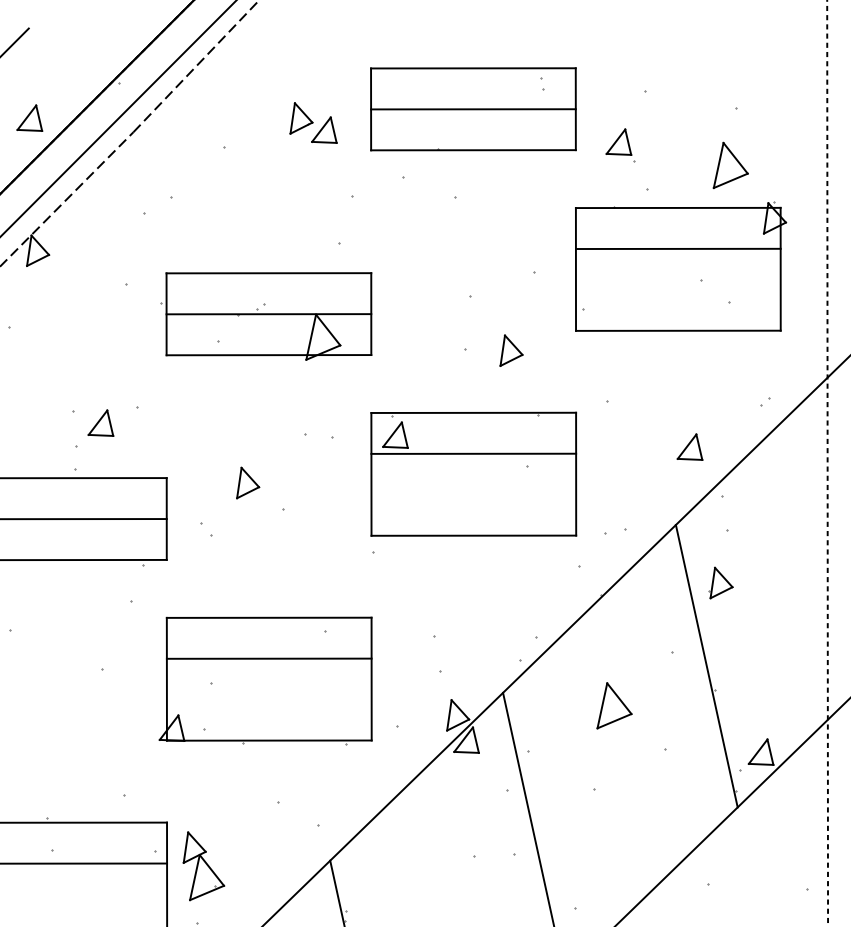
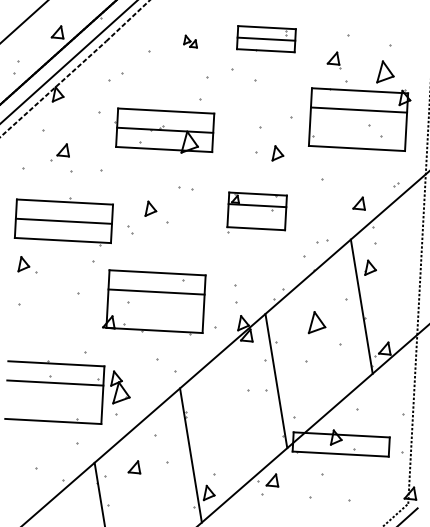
part: (473, 107) -> (266, 38), size x0.6
part: (312, 122) -> (190, 41), size x0.6
part: (92, 428) -> (59, 152), moved
part: (472, 478) -> (256, 212), size x0.6

